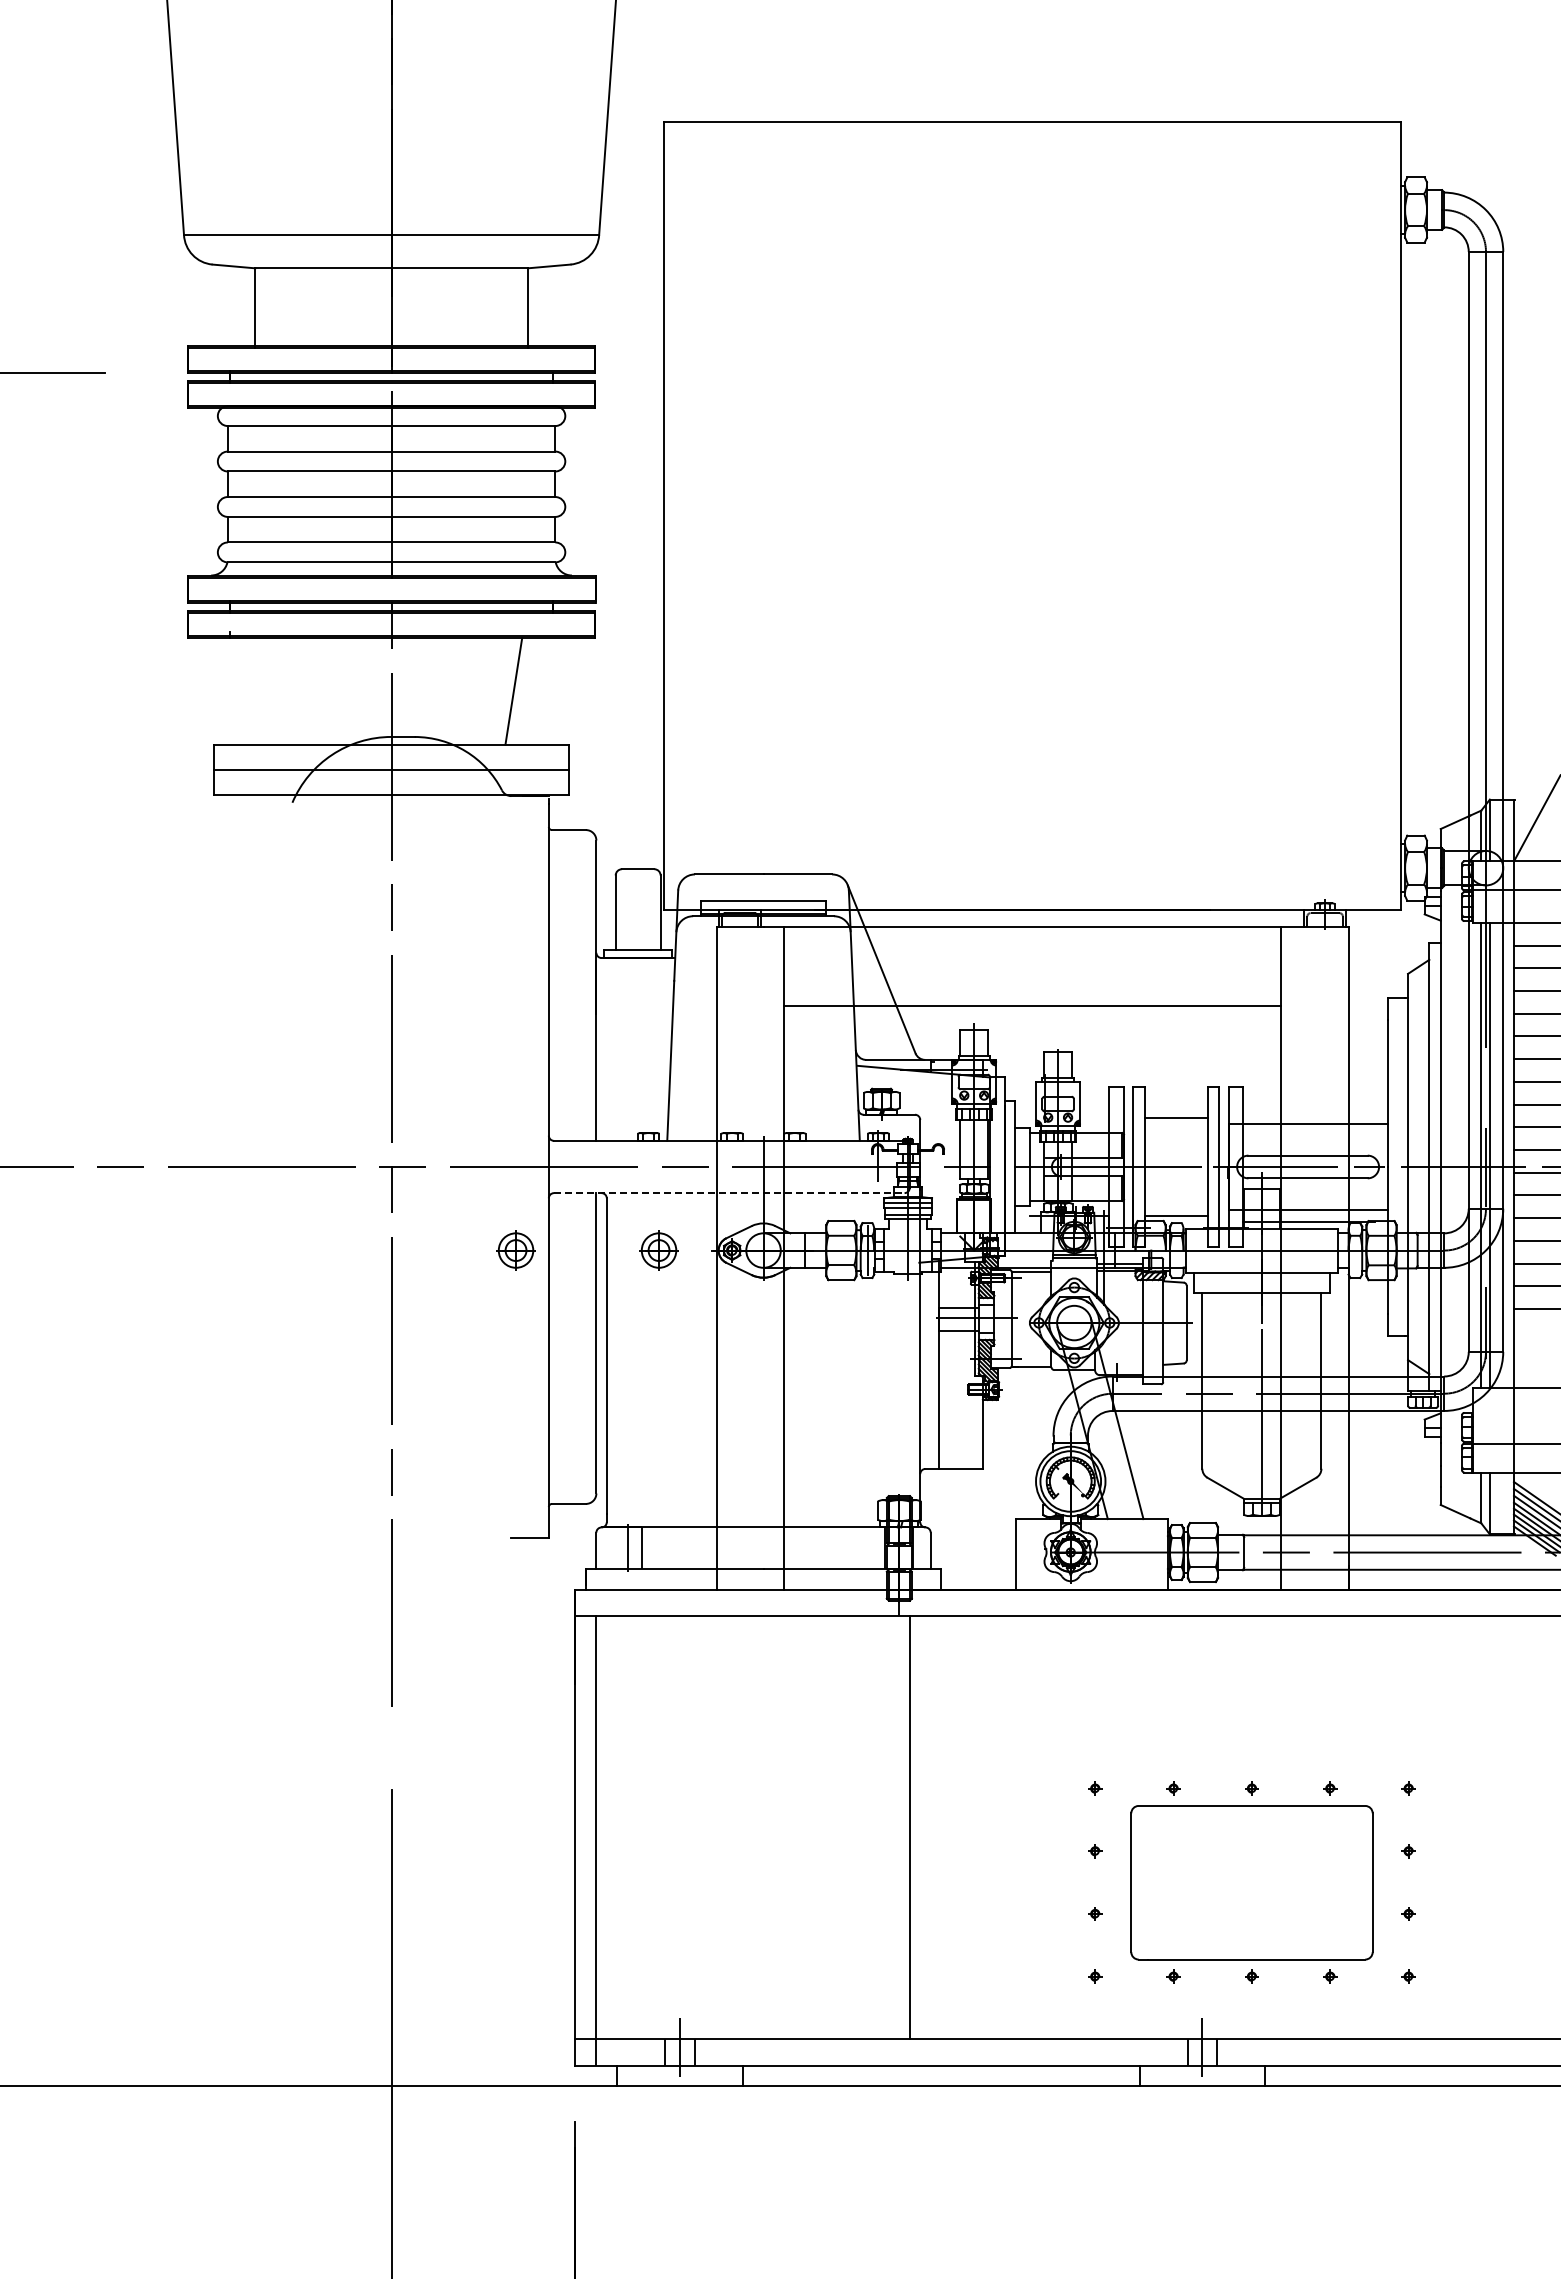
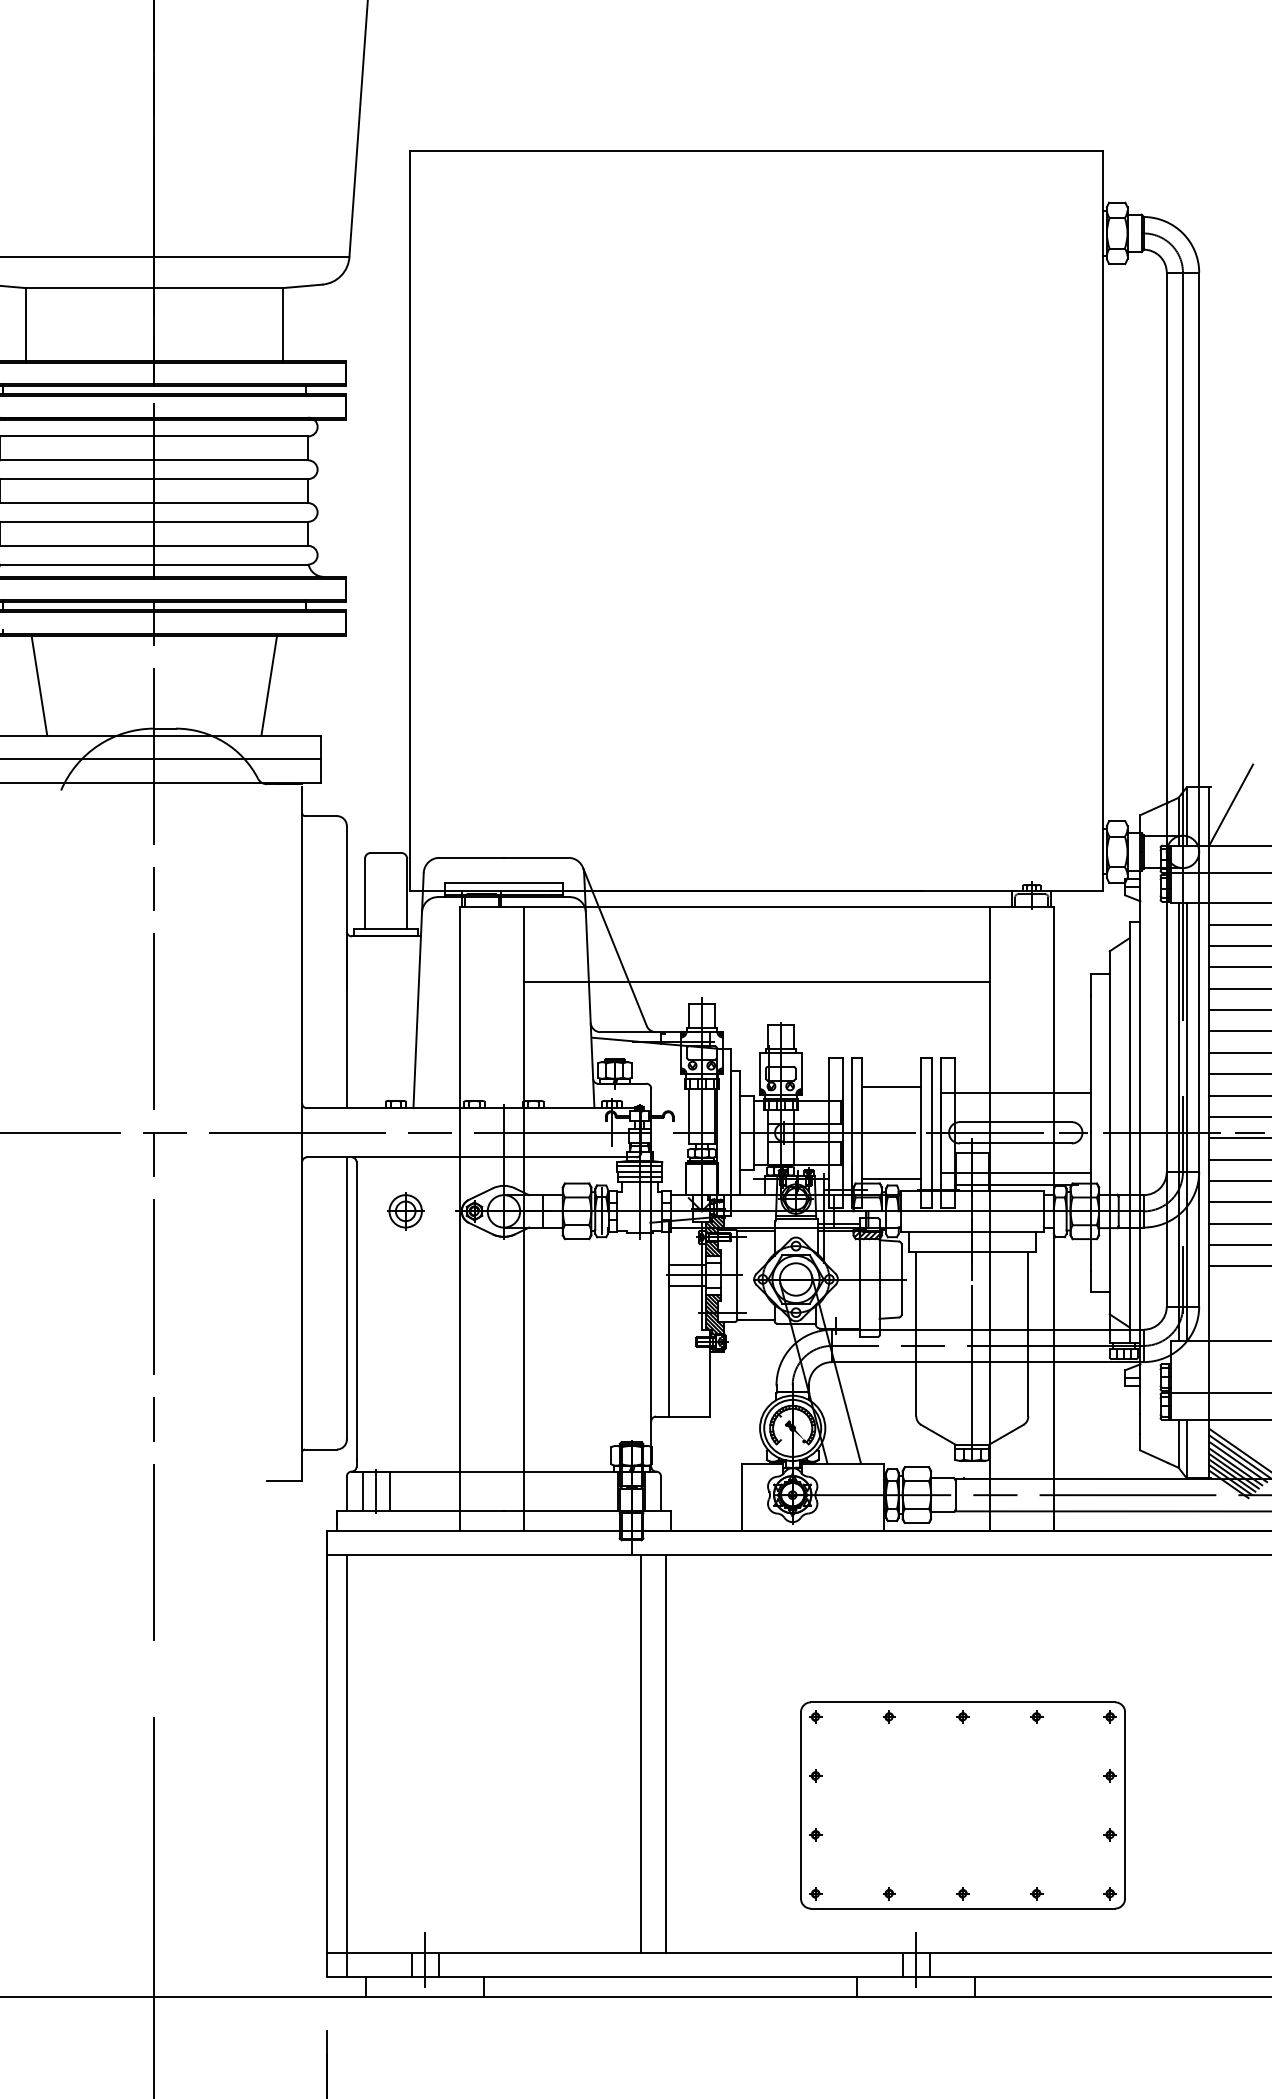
line: (268, 691) -> (38, 685), added
line: (729, 1193) -> (471, 1157), dashed -> solid
part: (515, 1250) -> (270, 1211), removed
line: (613, 1548) -> (362, 1491), added
line: (935, 1827) -> (665, 1753), added
part: (1251, 1882) -> (962, 1805), size x1.43

